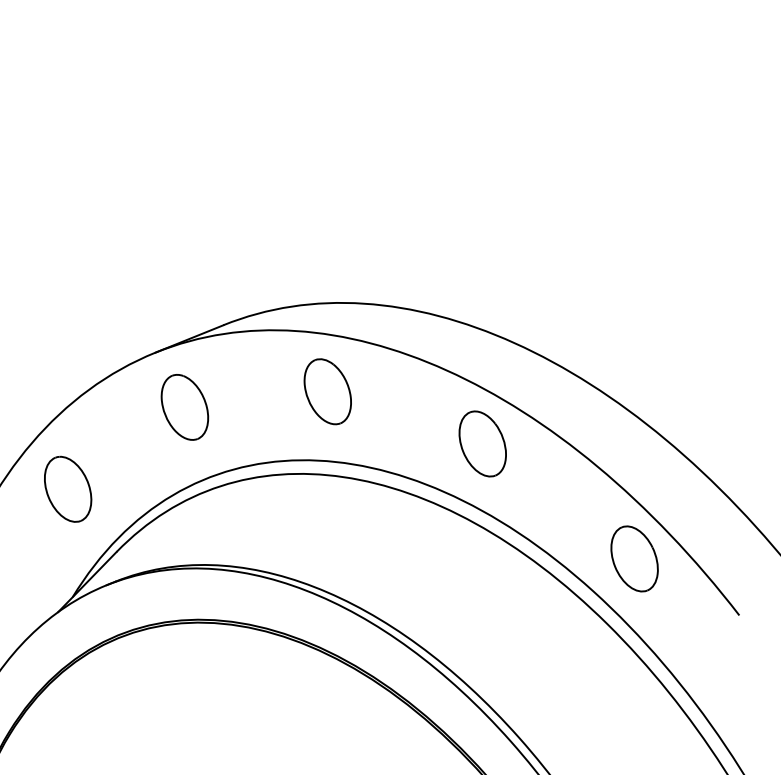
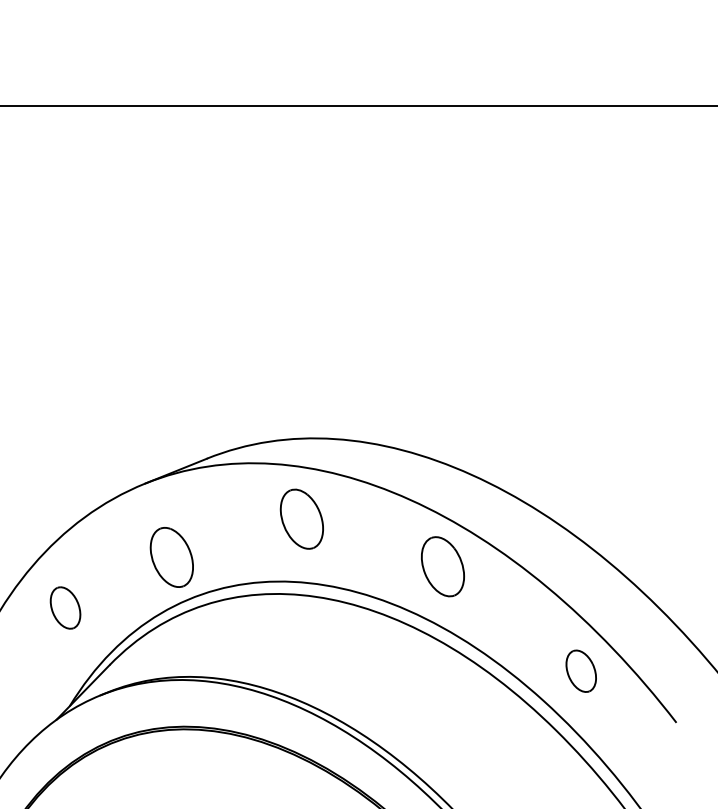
part: (184, 407) -> (171, 557), moved
part: (68, 488) -> (65, 607), size x0.7
part: (634, 557) -> (581, 670), size x0.7

